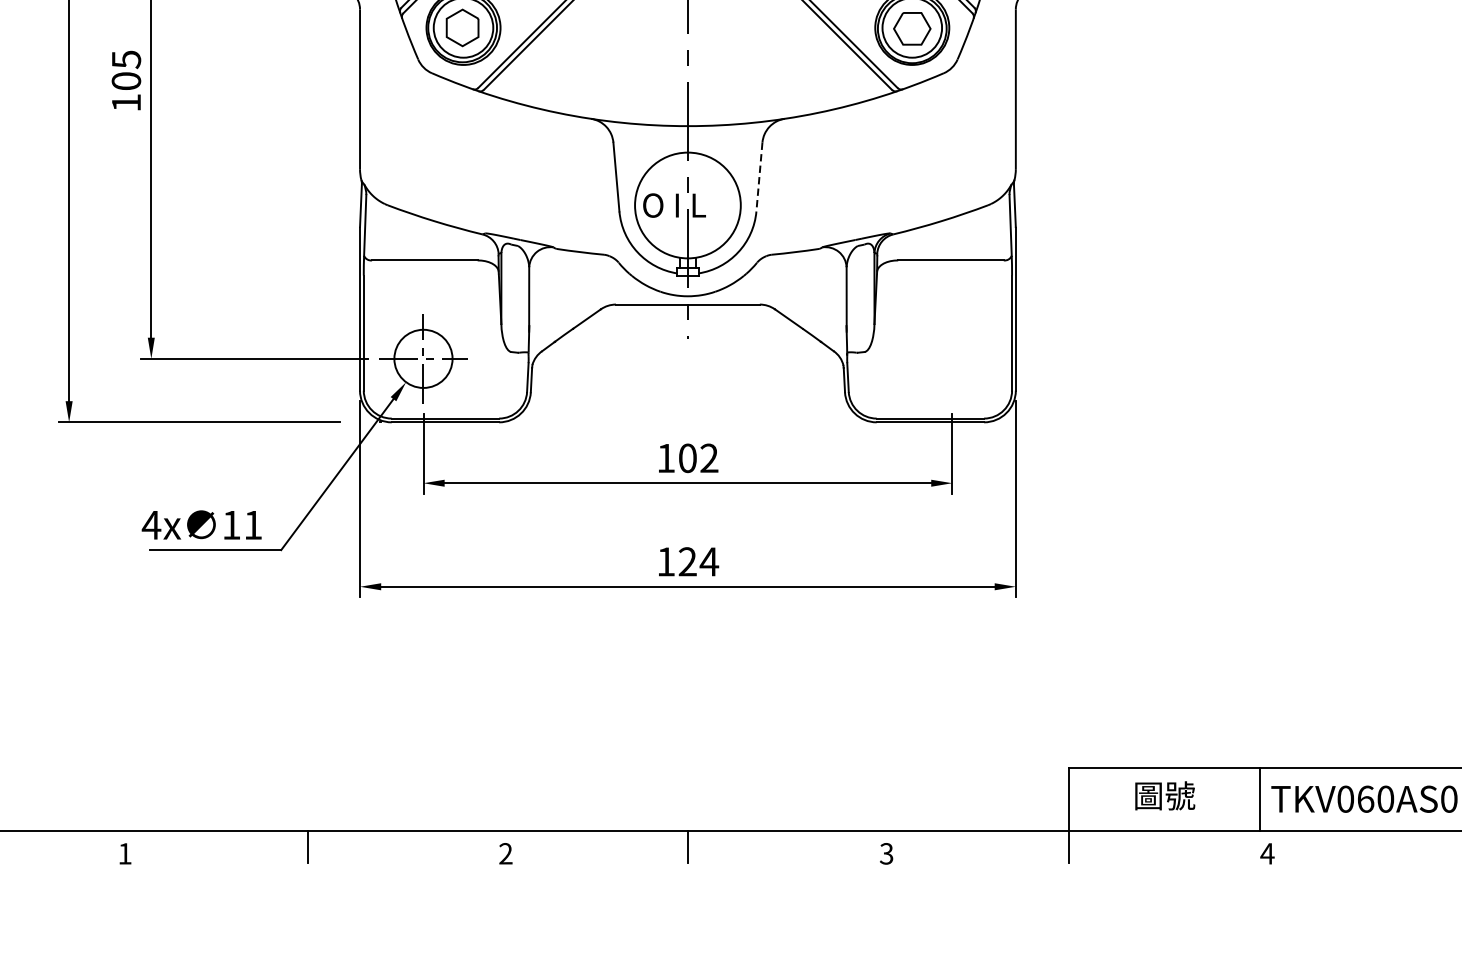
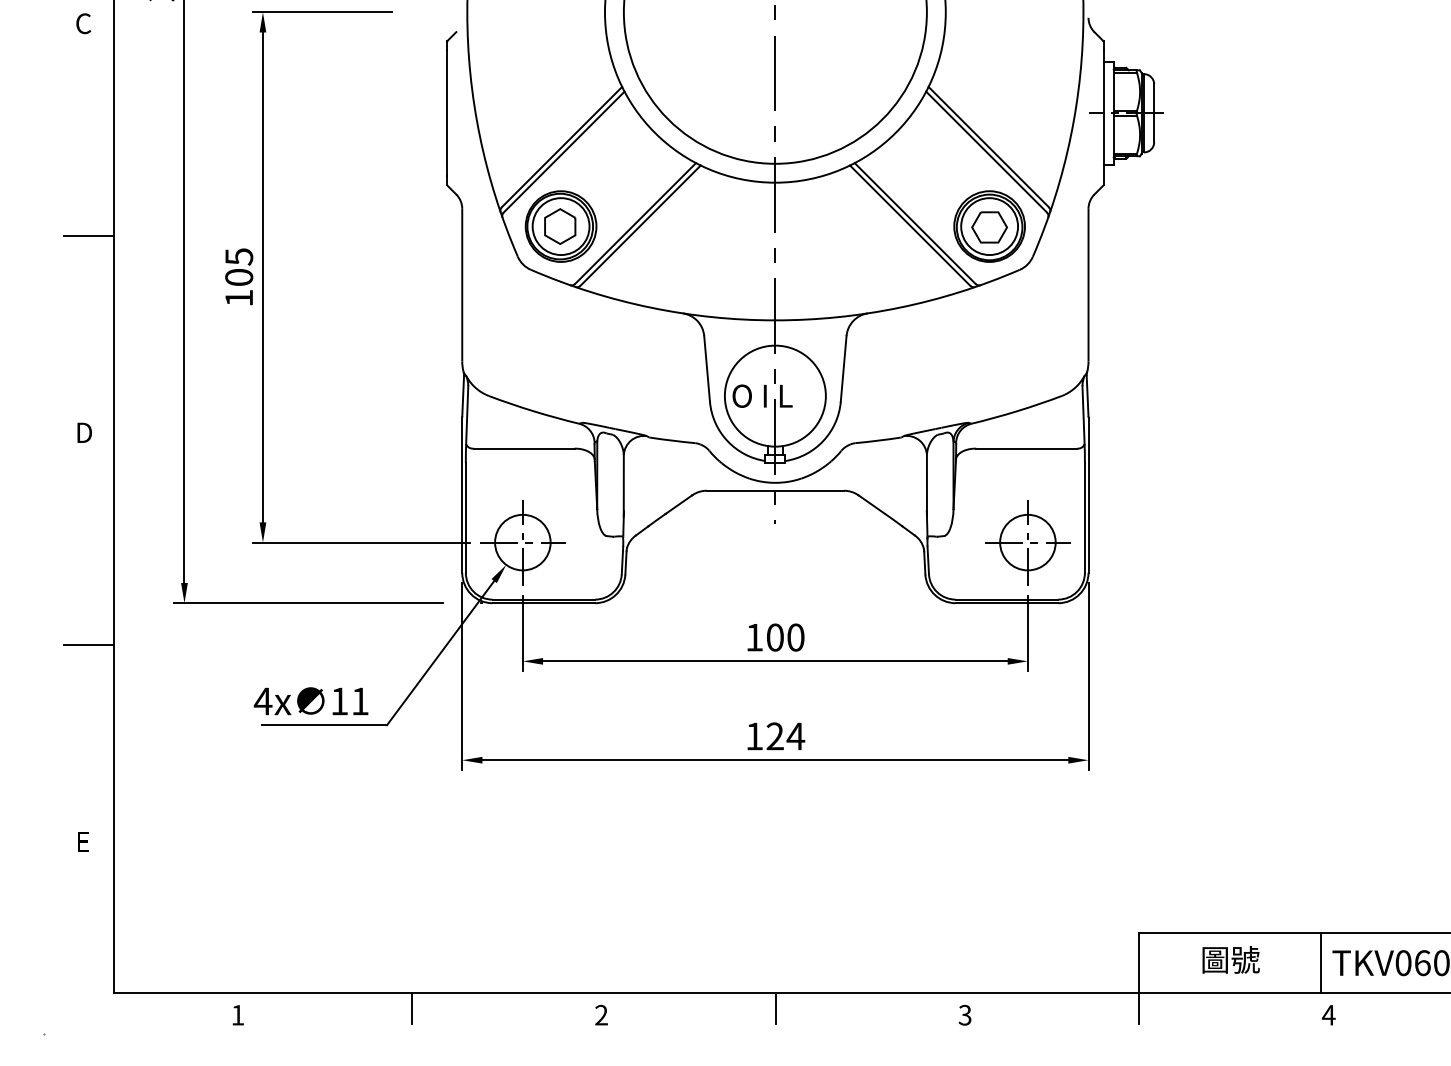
line: (759, 177) -> (843, 369), dashed -> solid
part: (951, 358) -> (1027, 542), added
text: (708, 458) -> (795, 637), 102 -> 100

